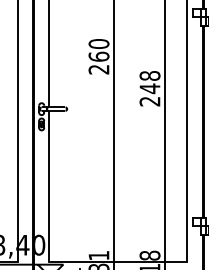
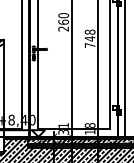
text: (148, 101) -> (89, 45), 248 -> 748

